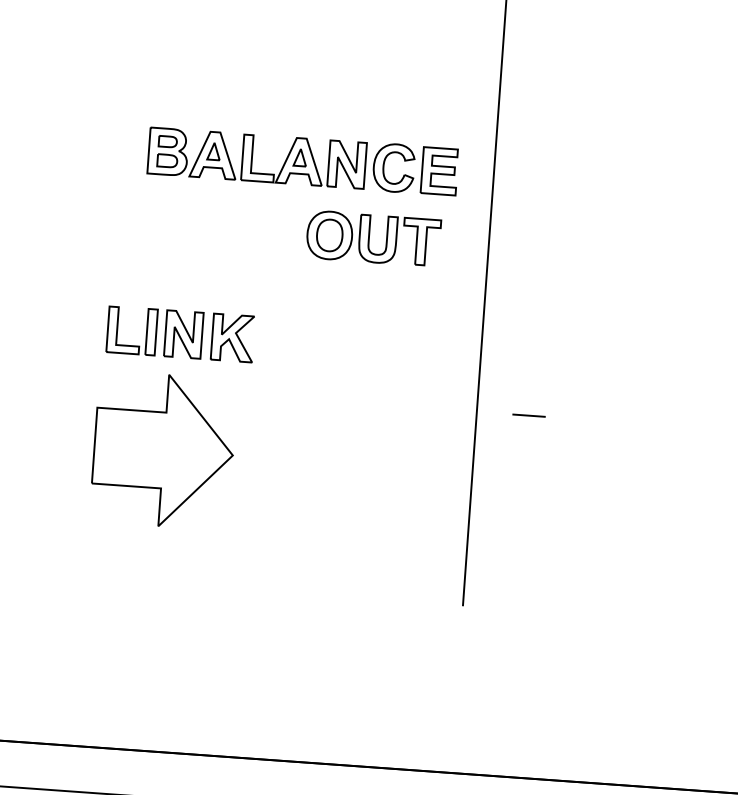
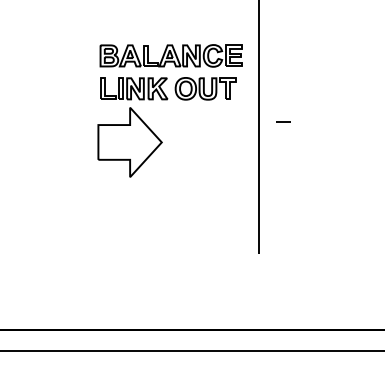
line: (528, 415) -> (283, 121), moved
part: (171, 418) -> (132, 127), moved

